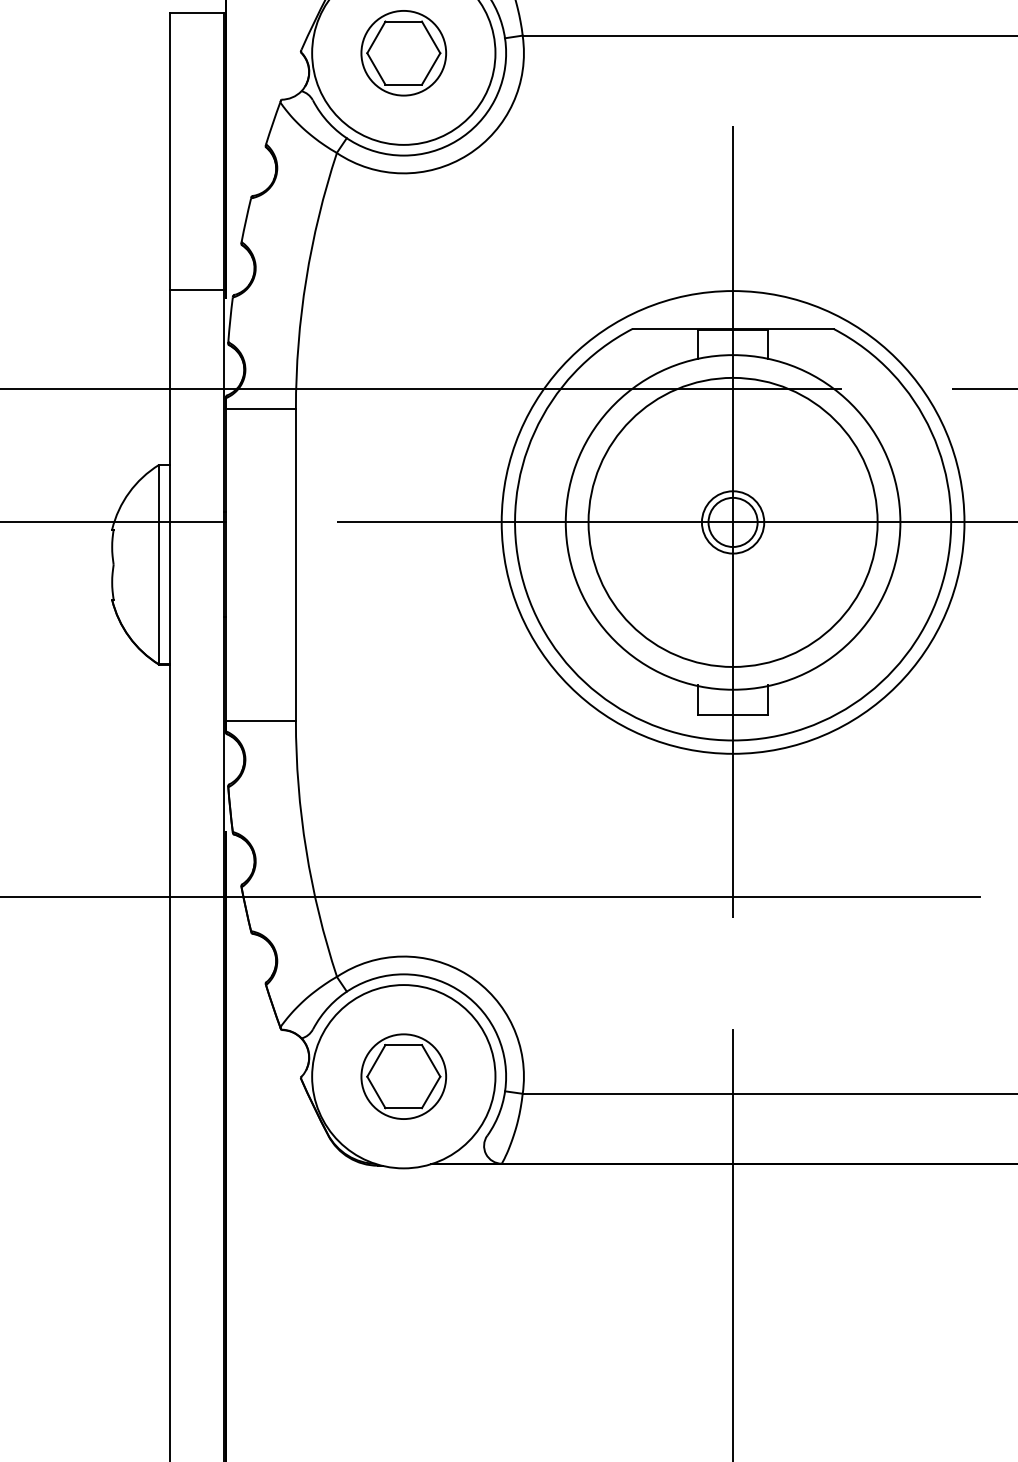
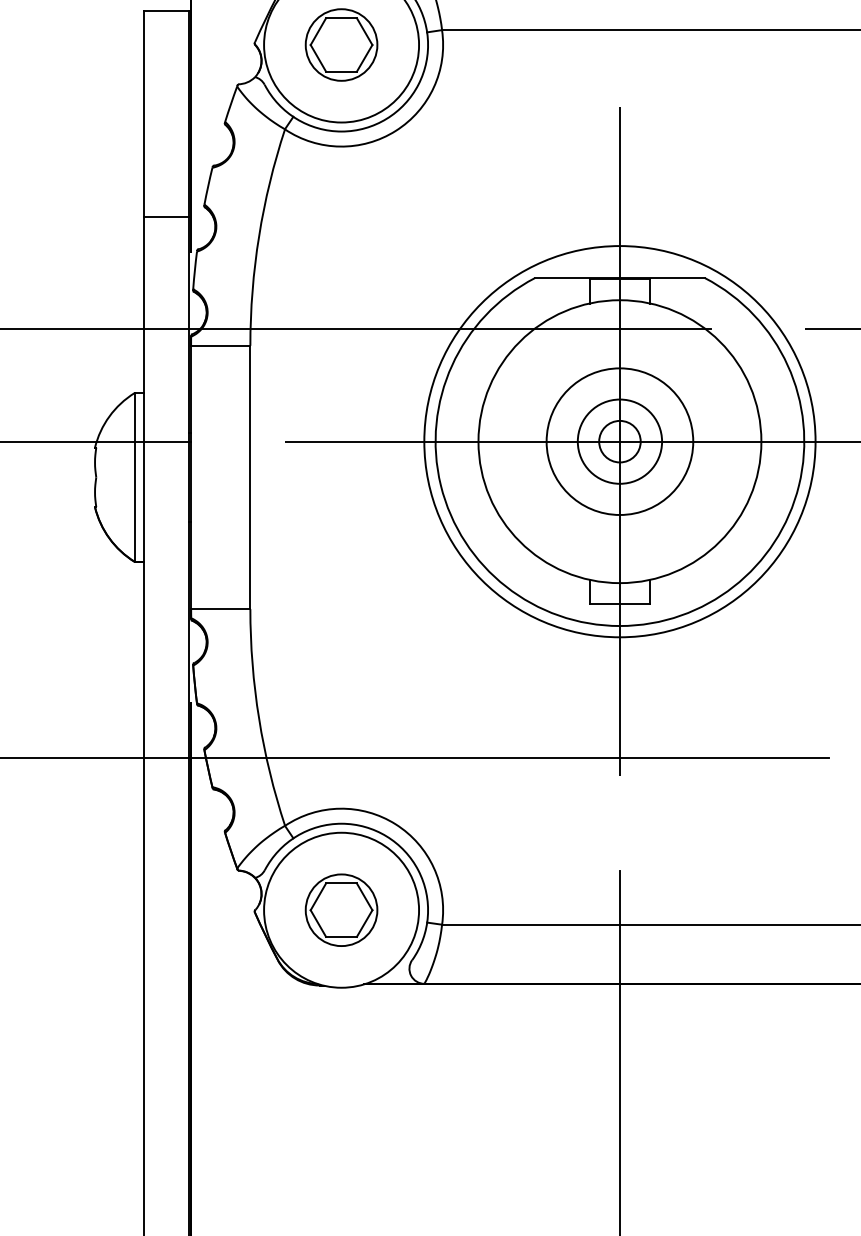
line: (196, 289) -> (166, 216), moved
circle: (732, 521) -> (619, 440), size x0.6
circle: (732, 522) -> (619, 441), size x1.6

